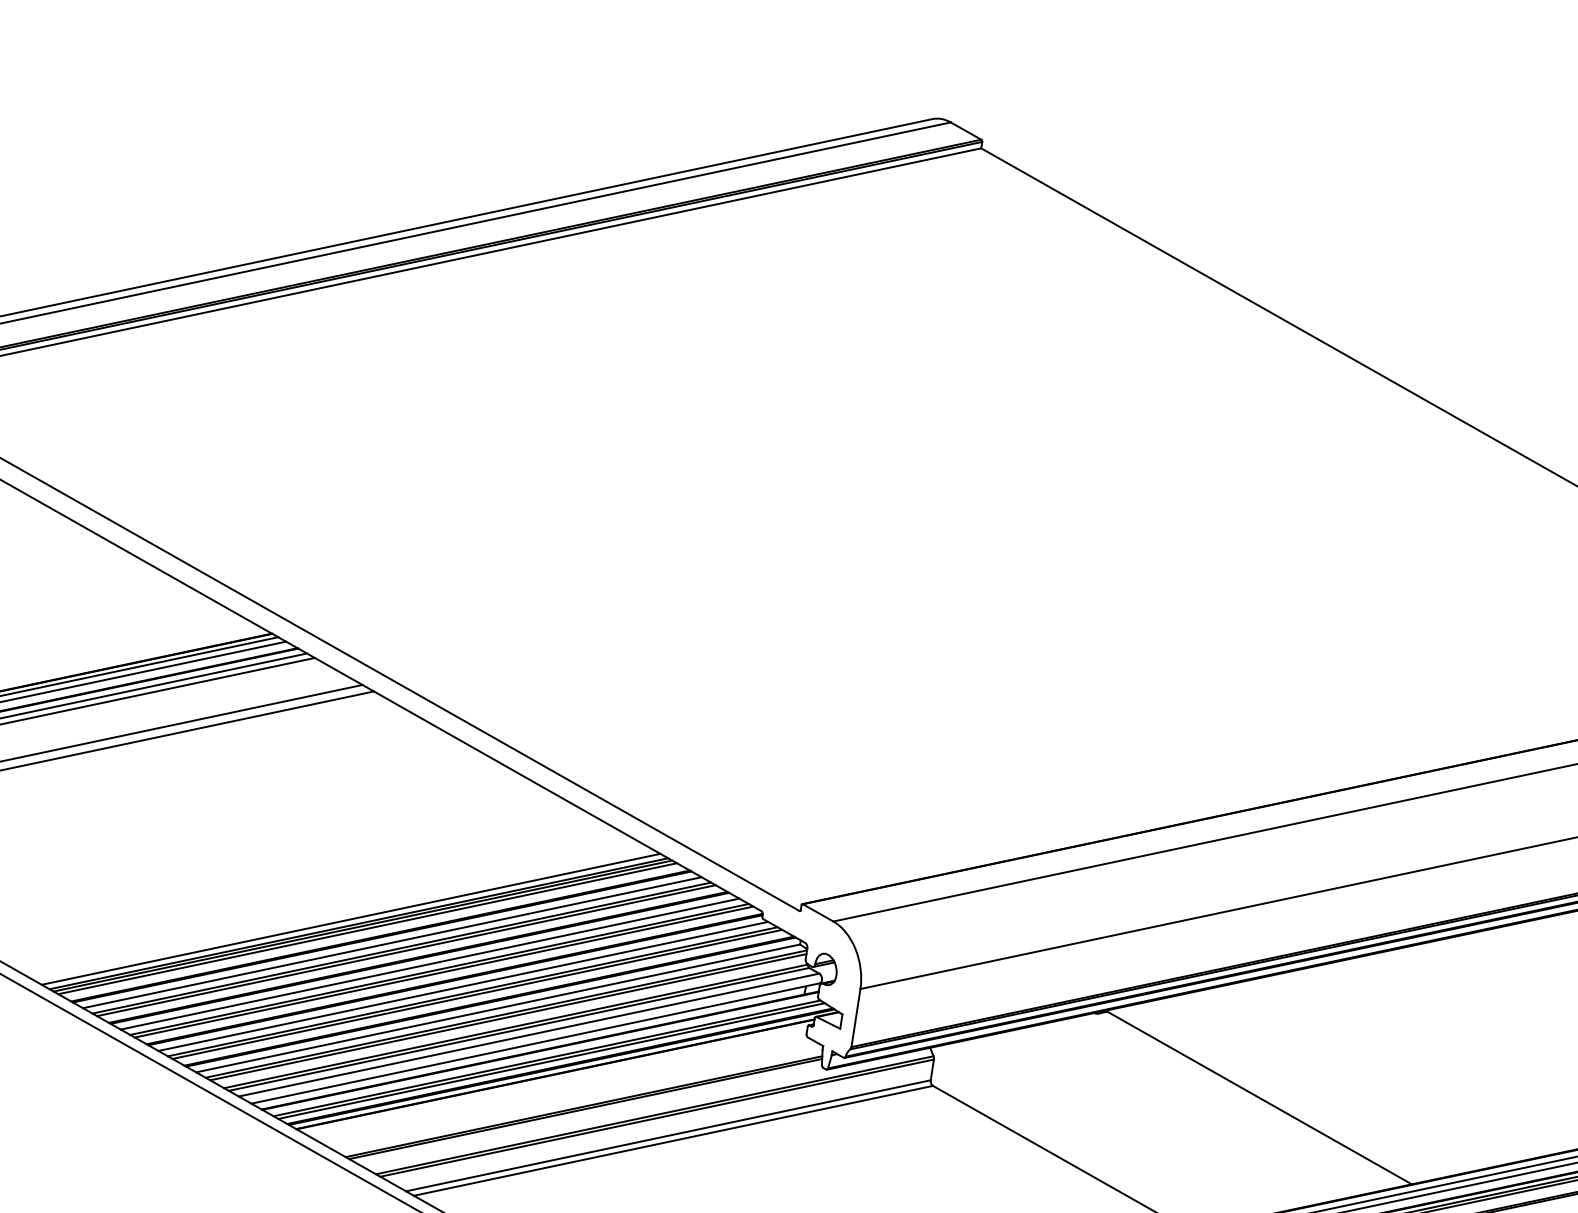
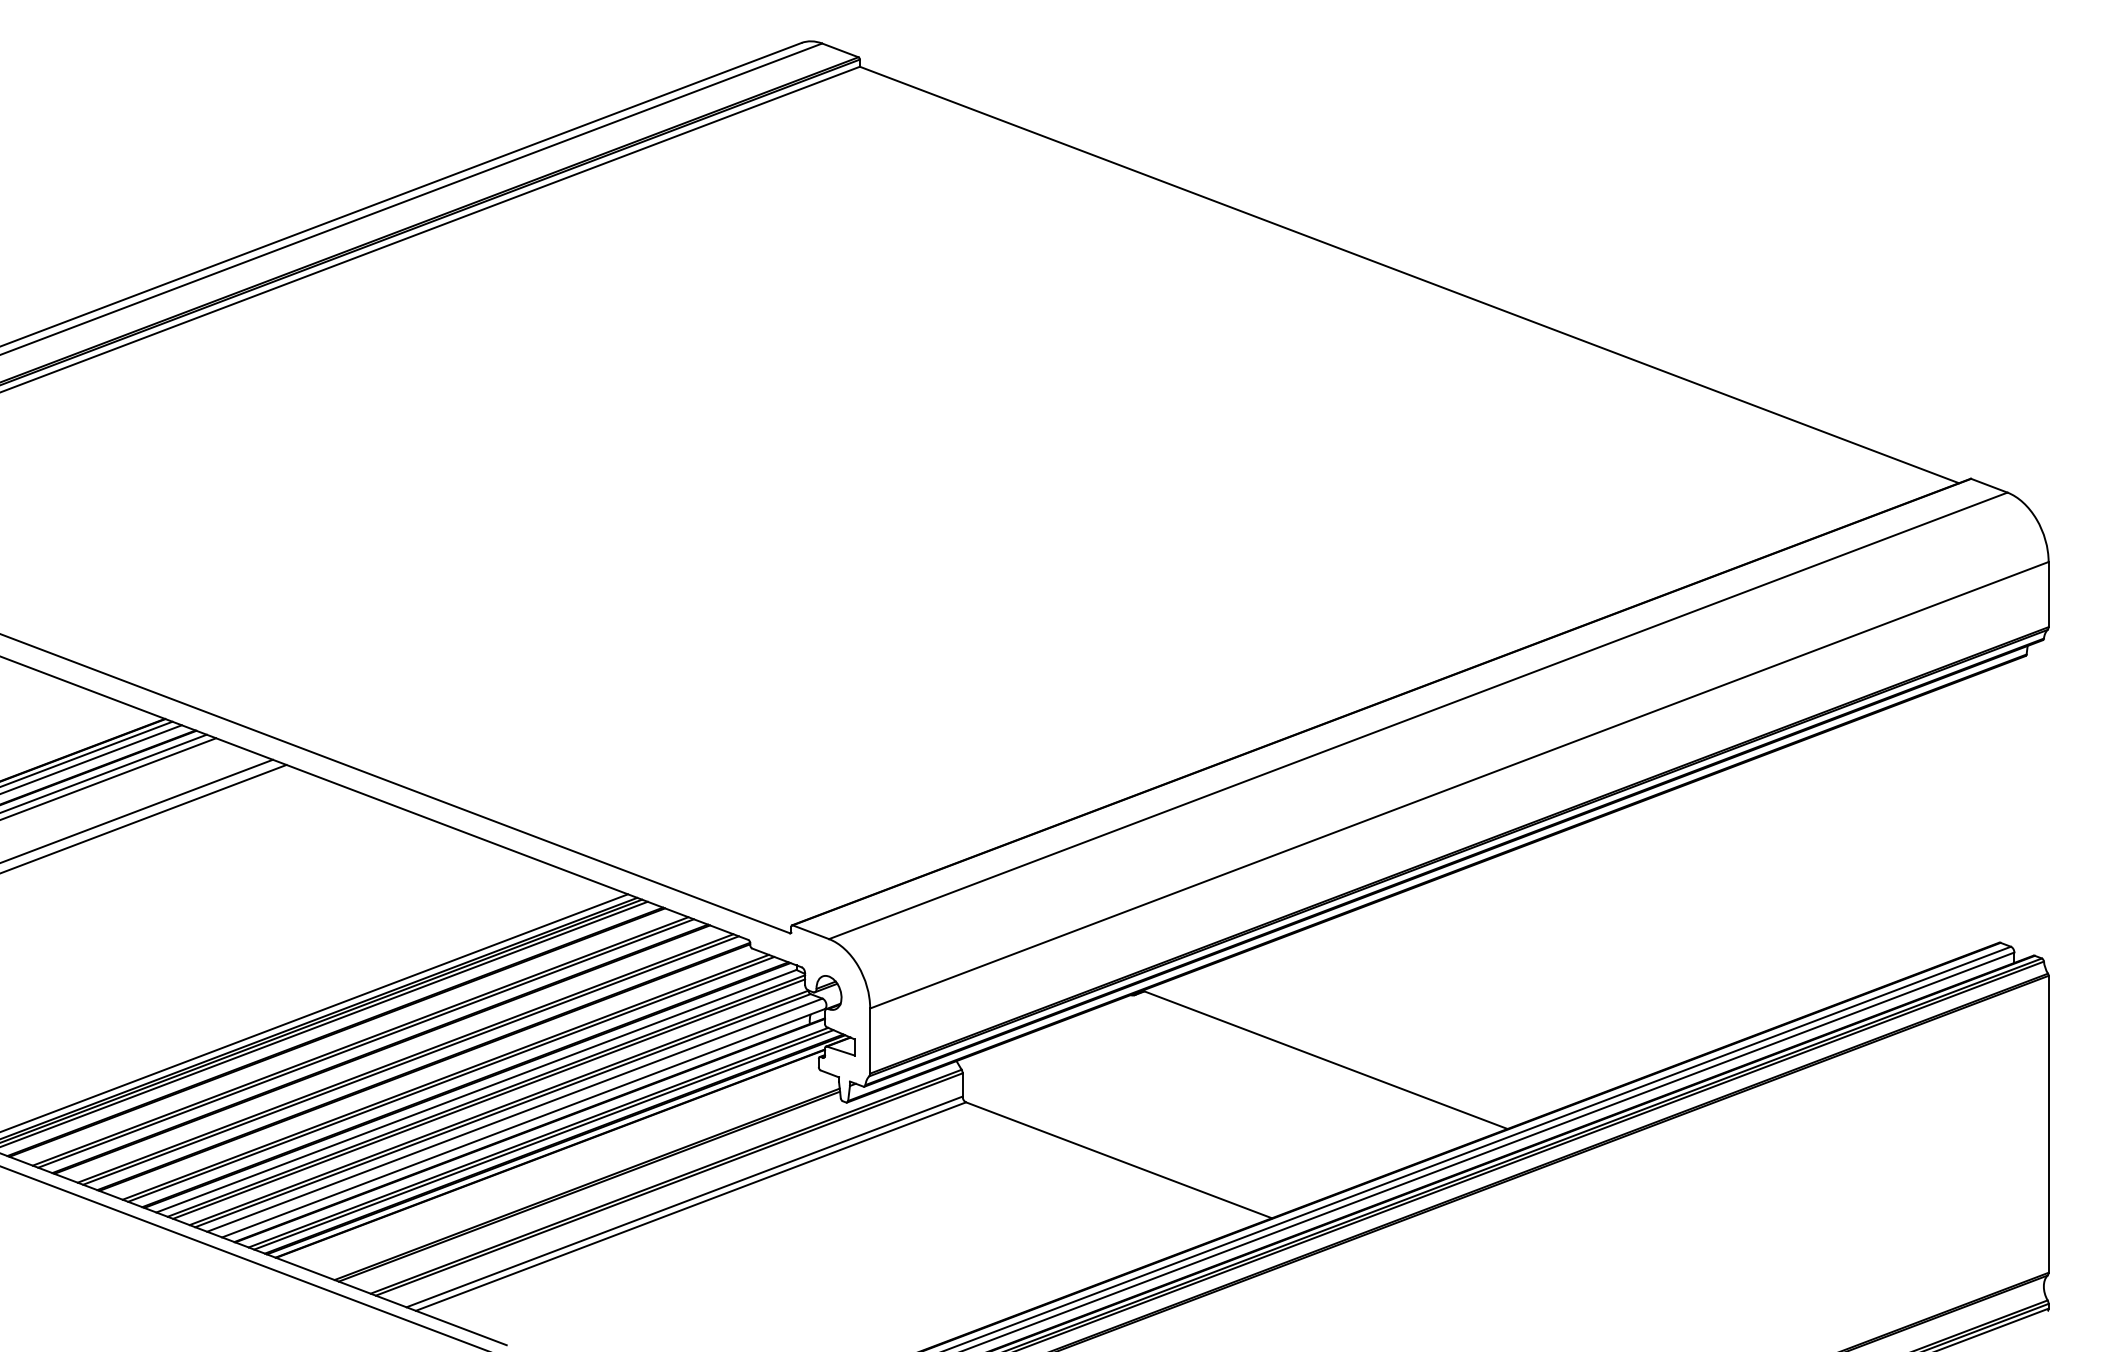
line: (392, 942) -> (349, 1036), removed
line: (430, 963) -> (394, 1053), removed
line: (463, 985) -> (434, 1072), removed

